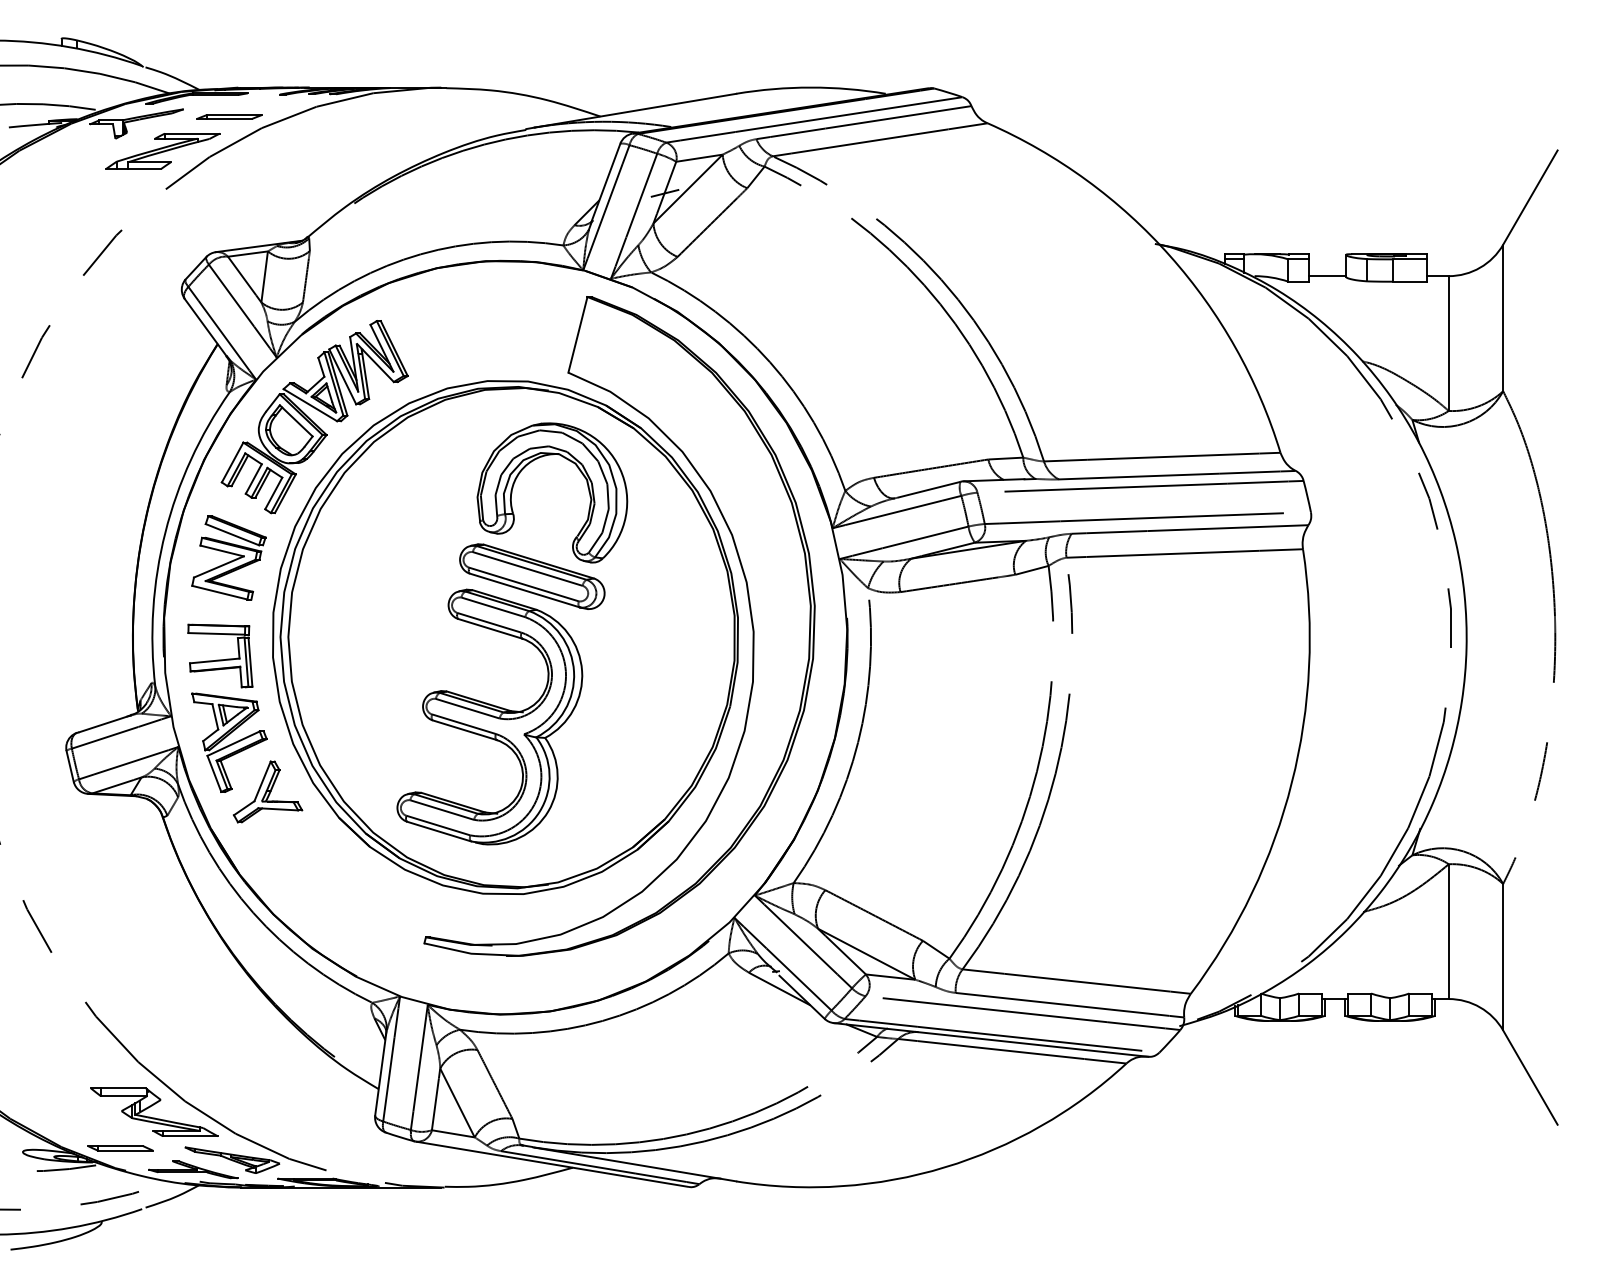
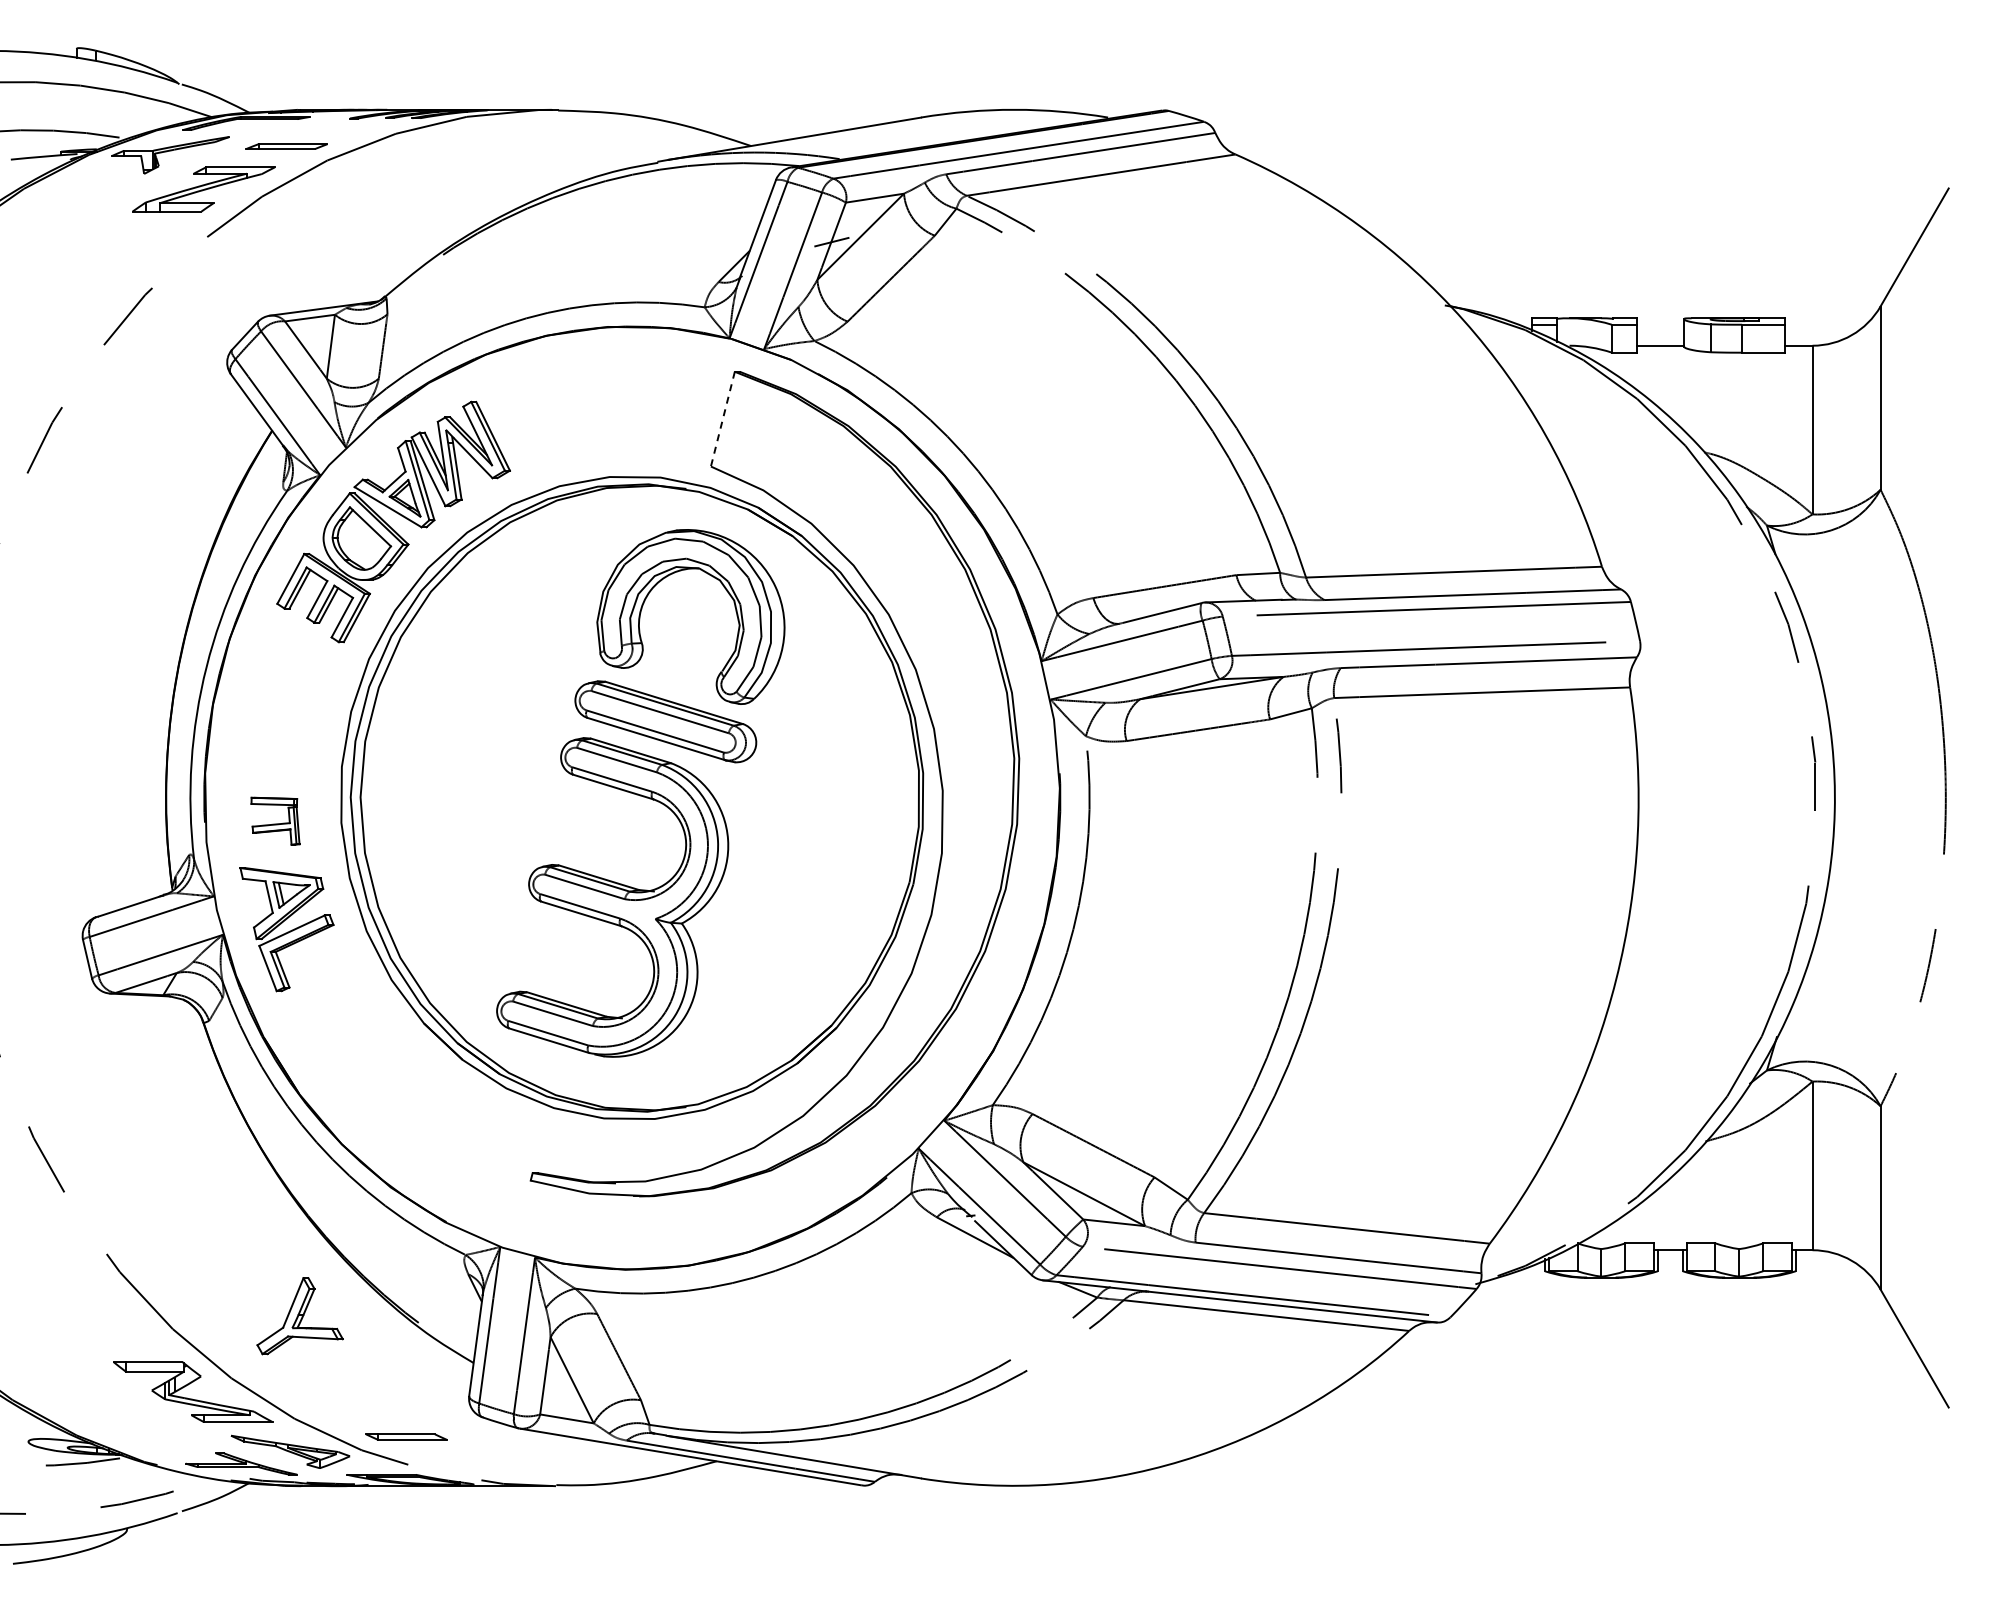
line: (577, 335) -> (722, 419), solid -> dashed
part: (229, 558) -> (286, 698), removed
part: (220, 656) -> (275, 821), size x0.6
part: (267, 792) -> (299, 1316), moved
part: (120, 1147) -> (406, 1436), moved

